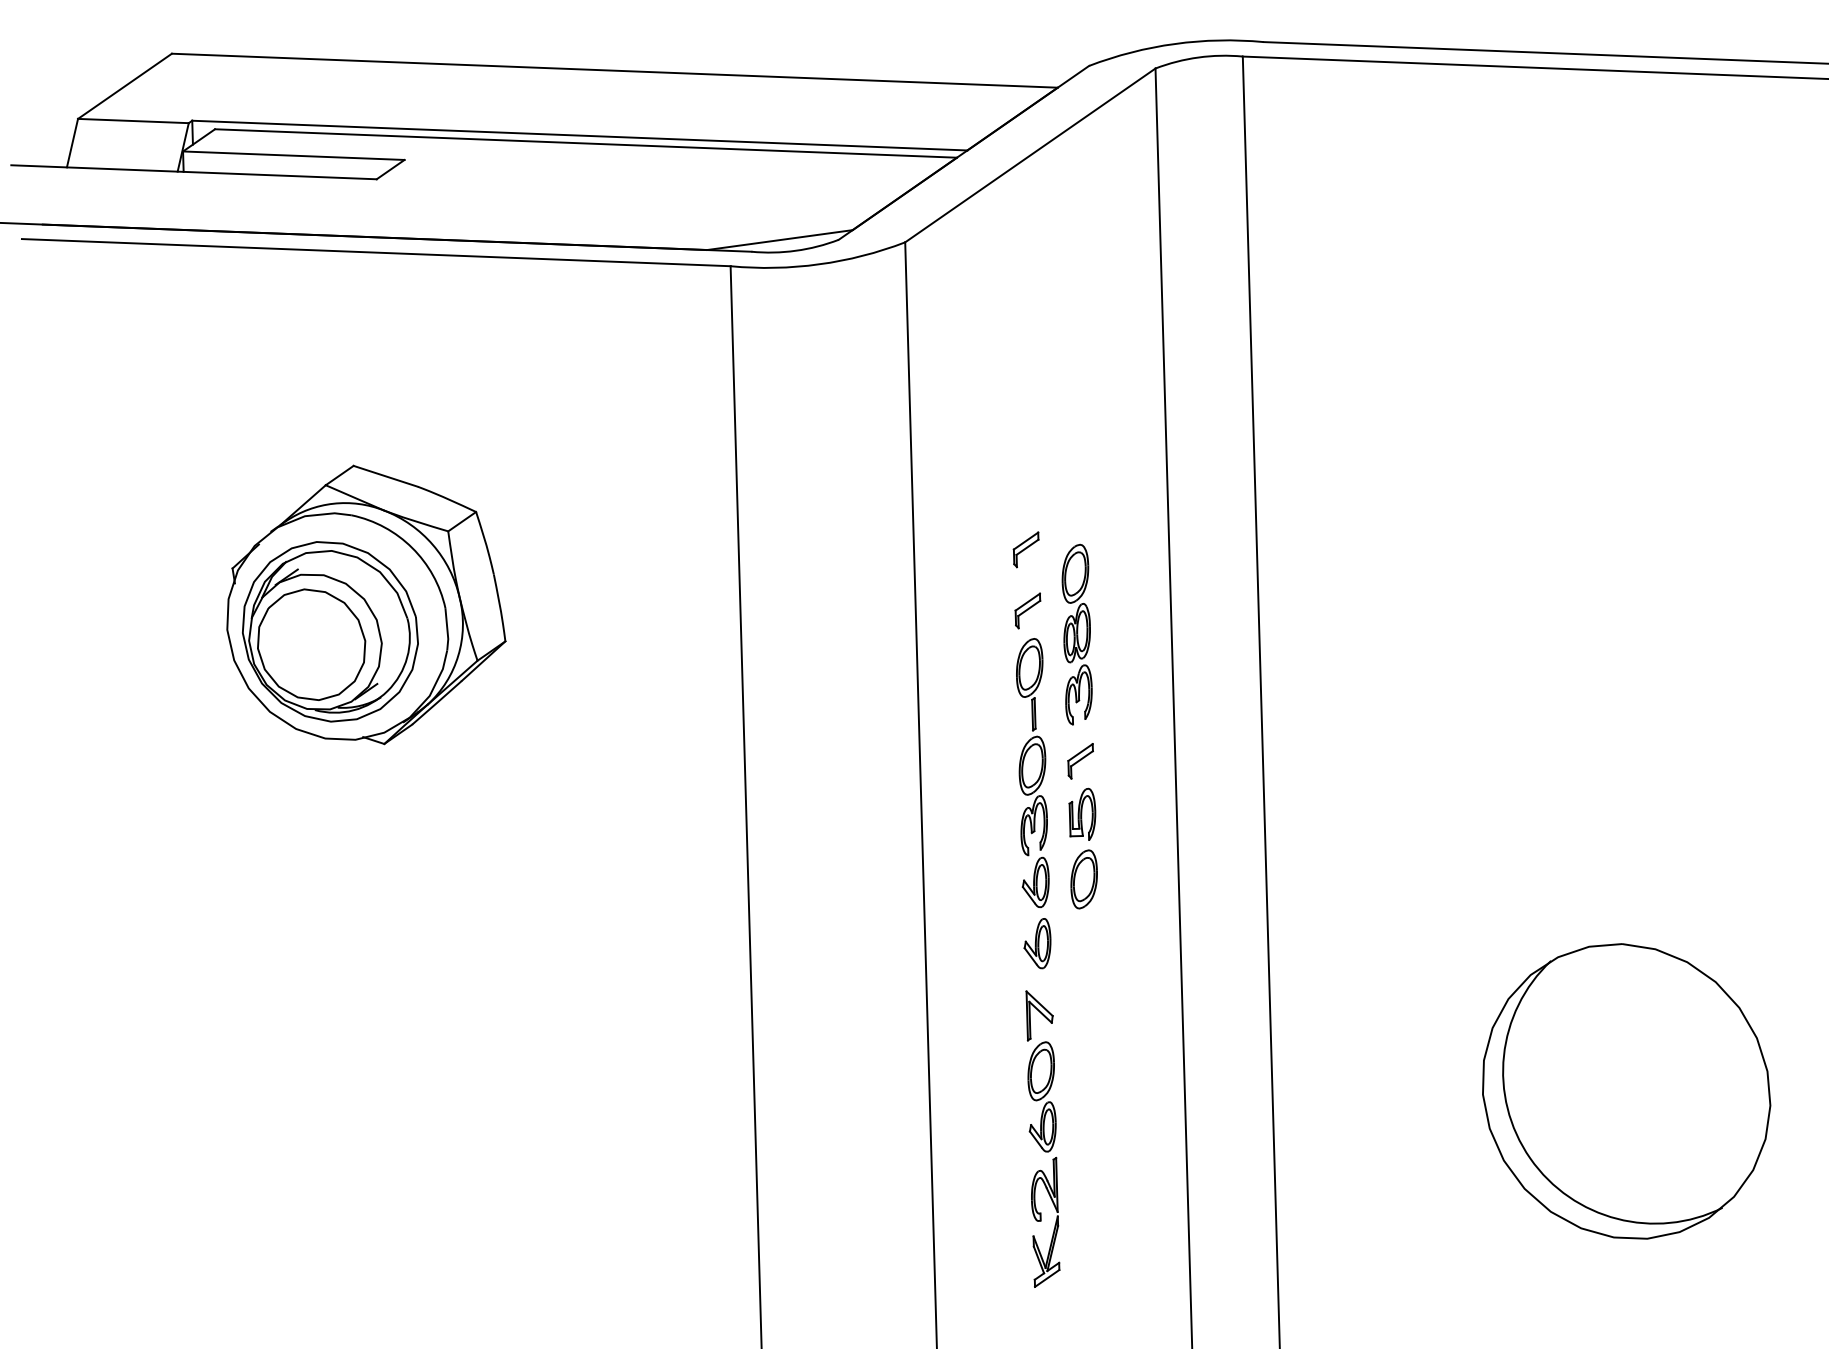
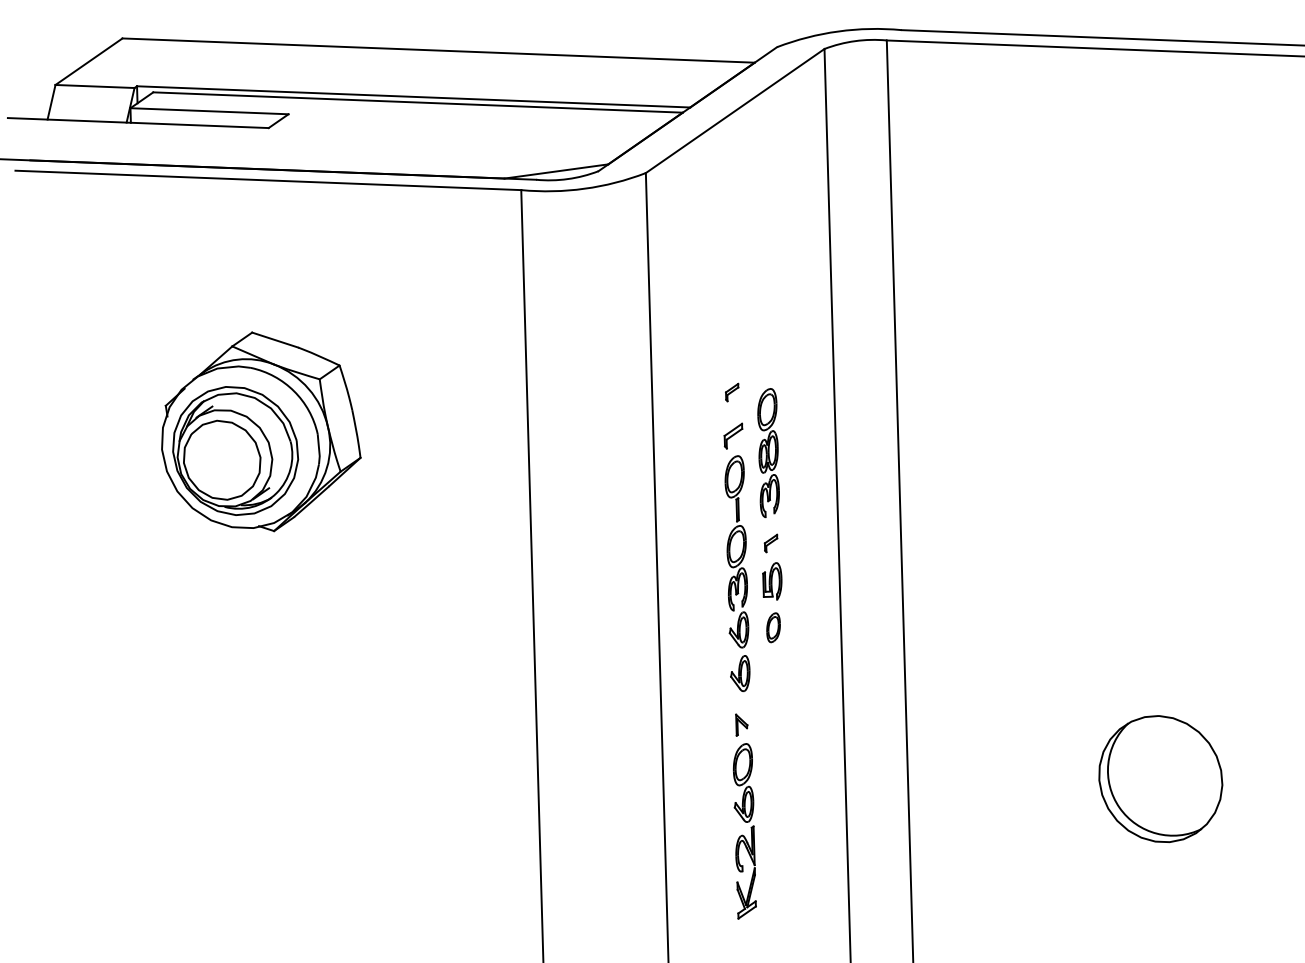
part: (1025, 549) -> (731, 392), size x0.7
part: (1080, 761) -> (770, 543), size x0.7
part: (1083, 879) -> (773, 627), size x0.7
part: (1039, 1015) -> (741, 724), size x0.6
part: (1626, 1091) -> (1160, 779), size x0.6

